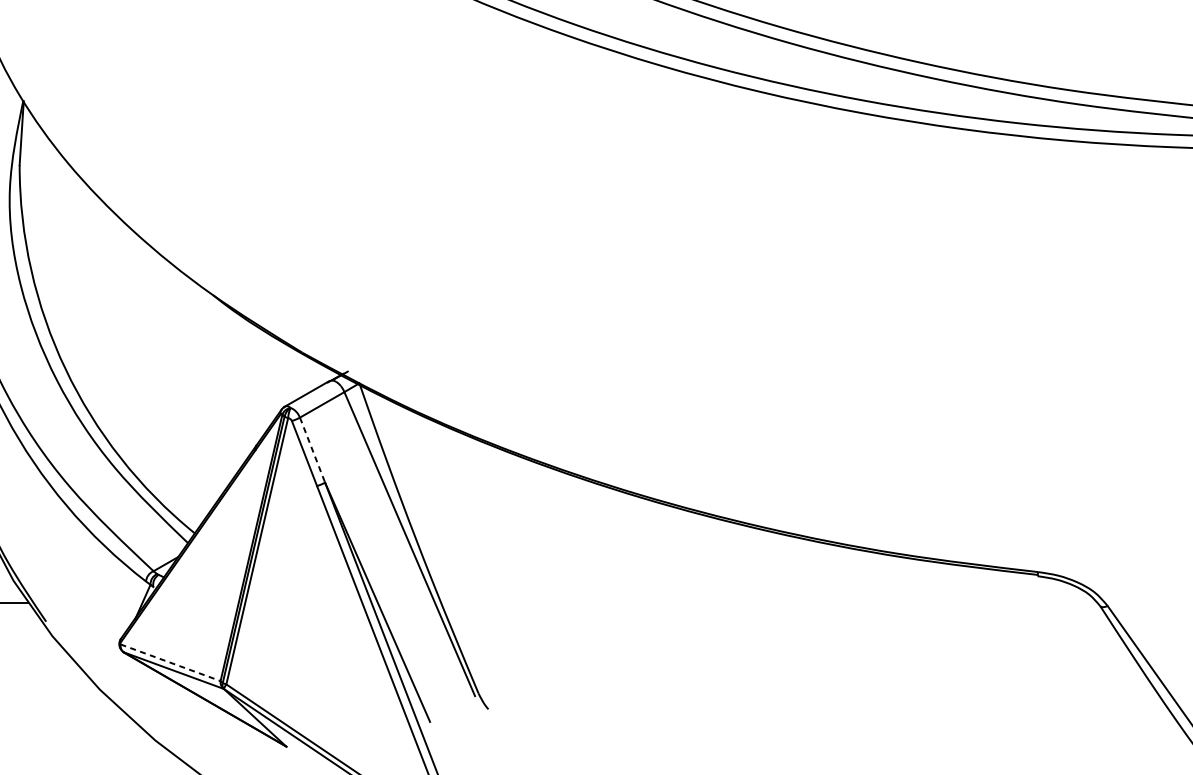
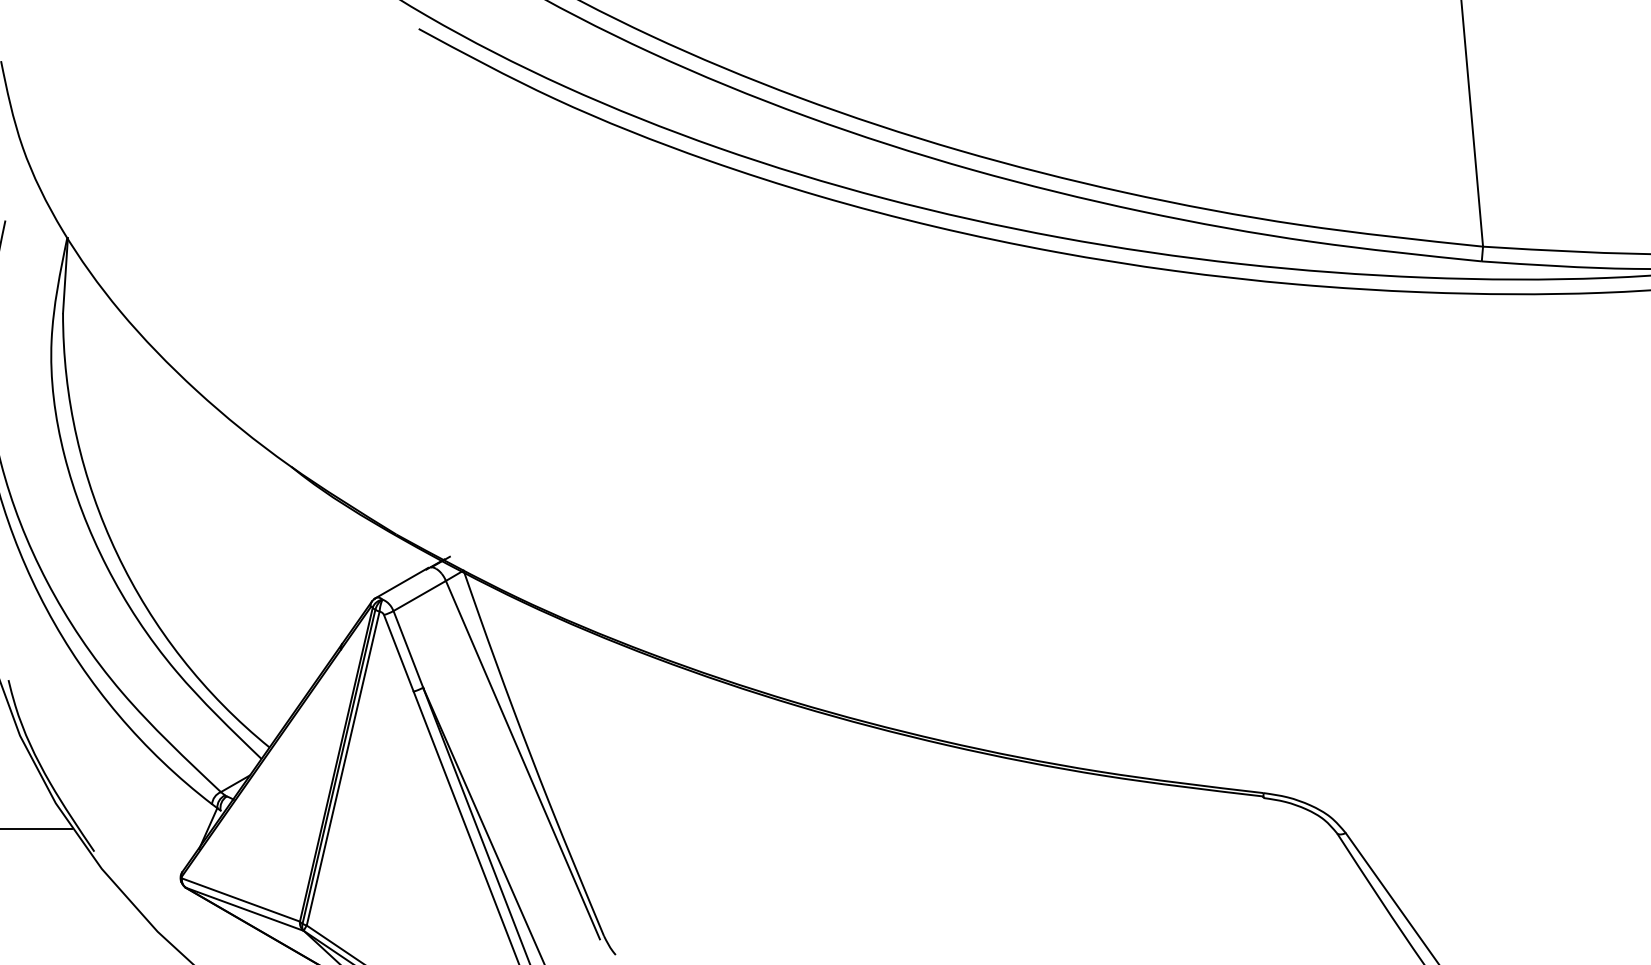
line: (312, 450) -> (408, 649), dashed -> solid
line: (170, 663) -> (240, 900), dashed -> solid

